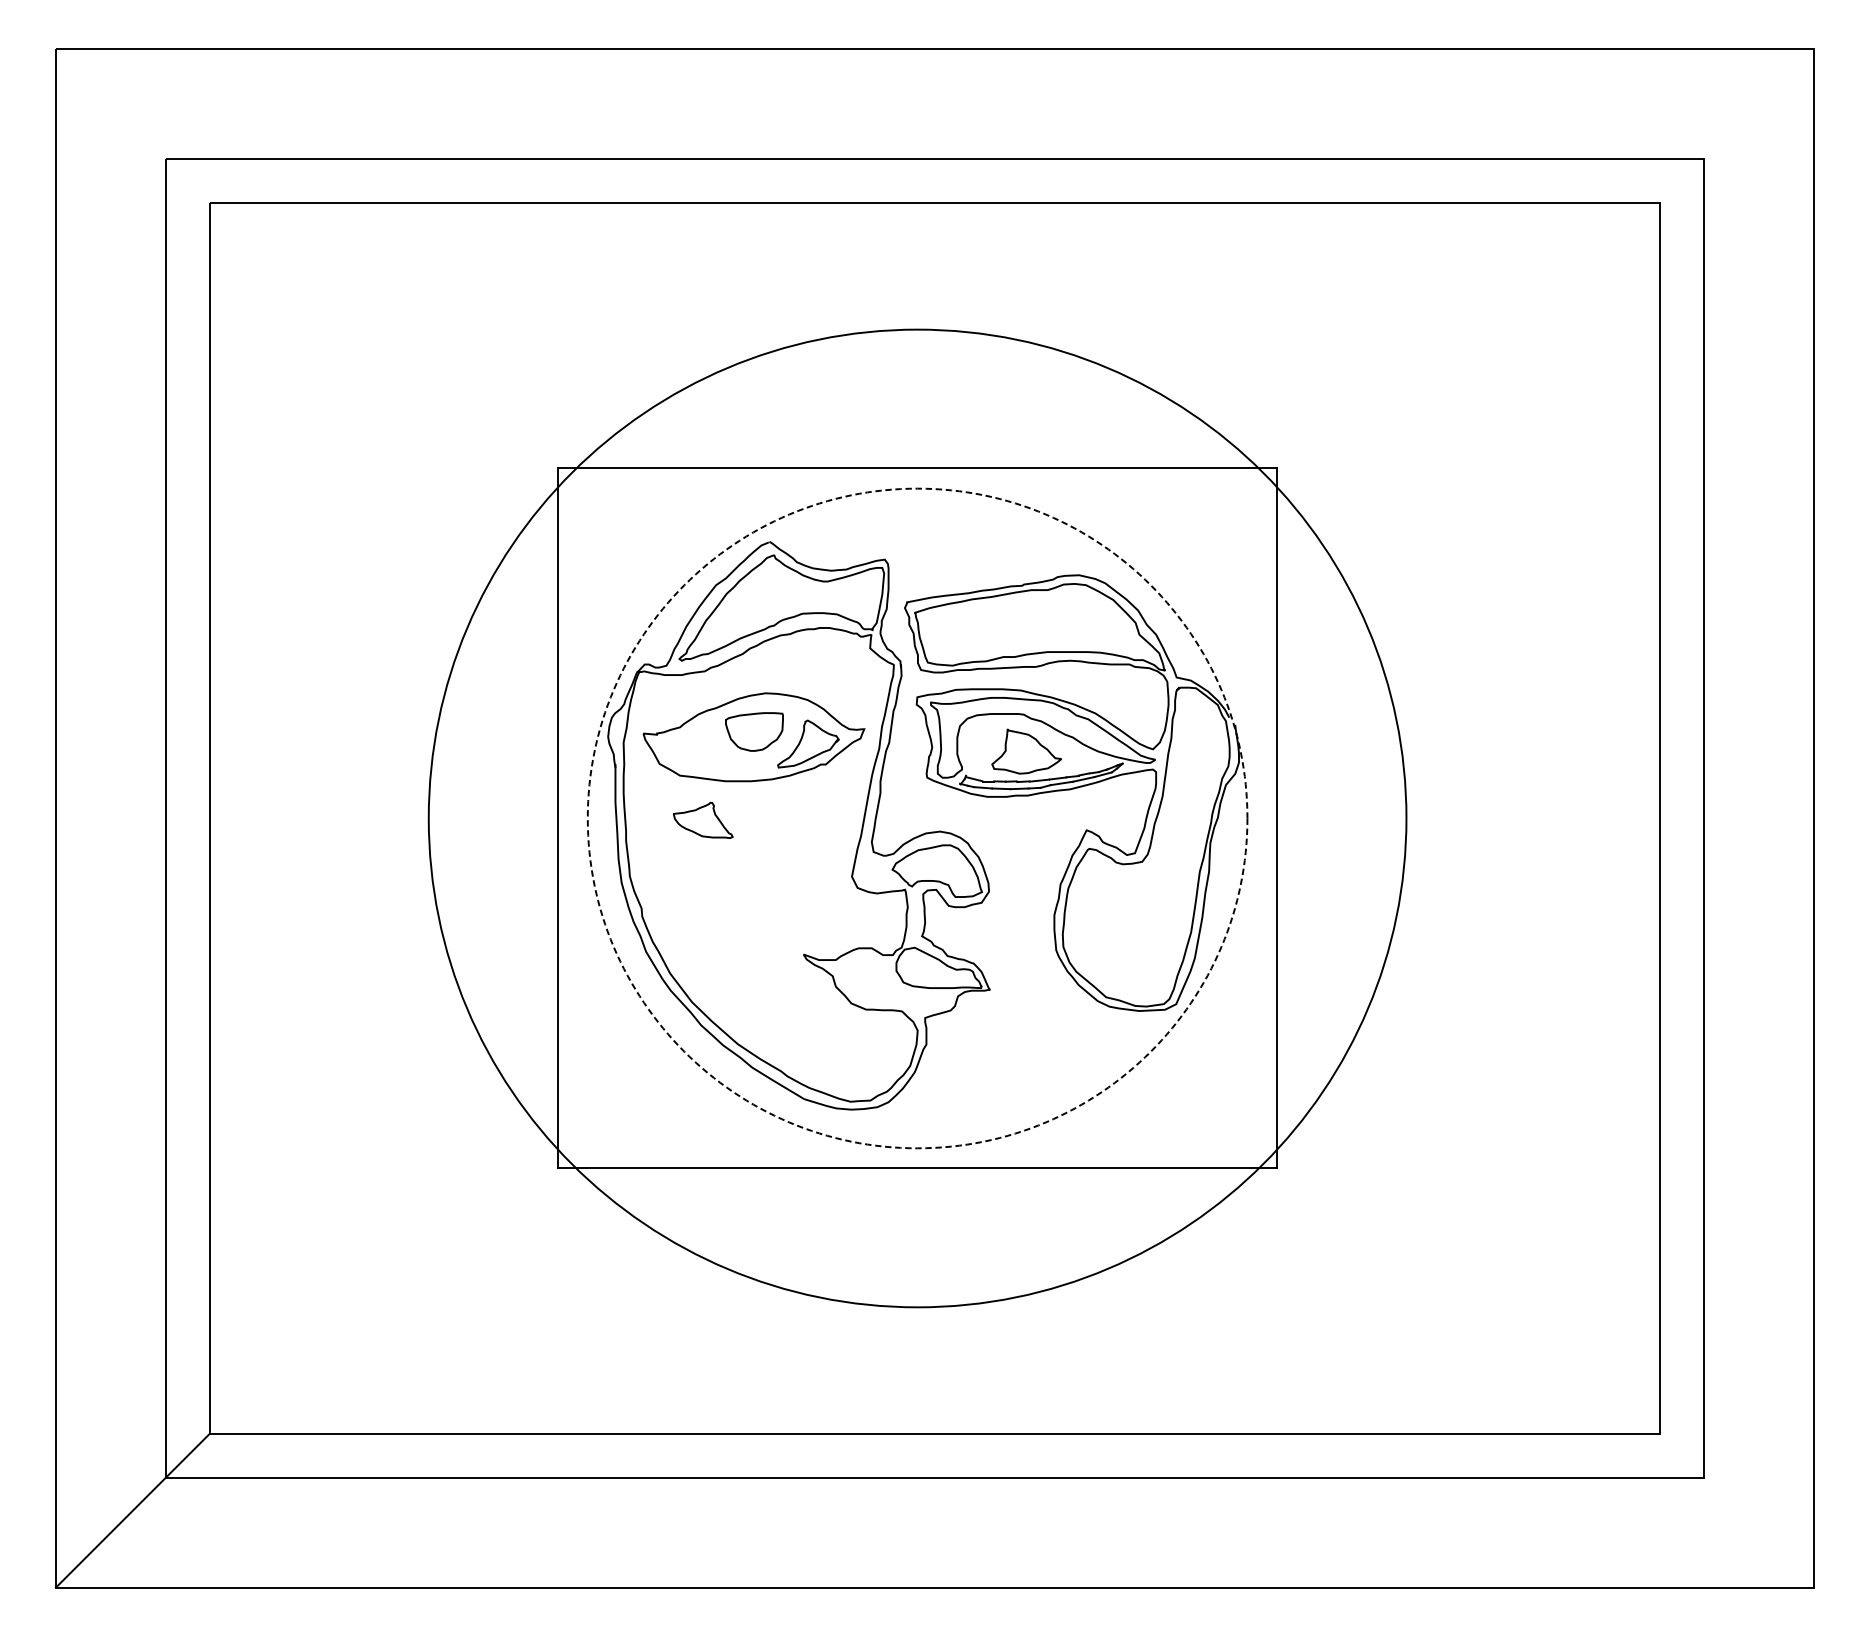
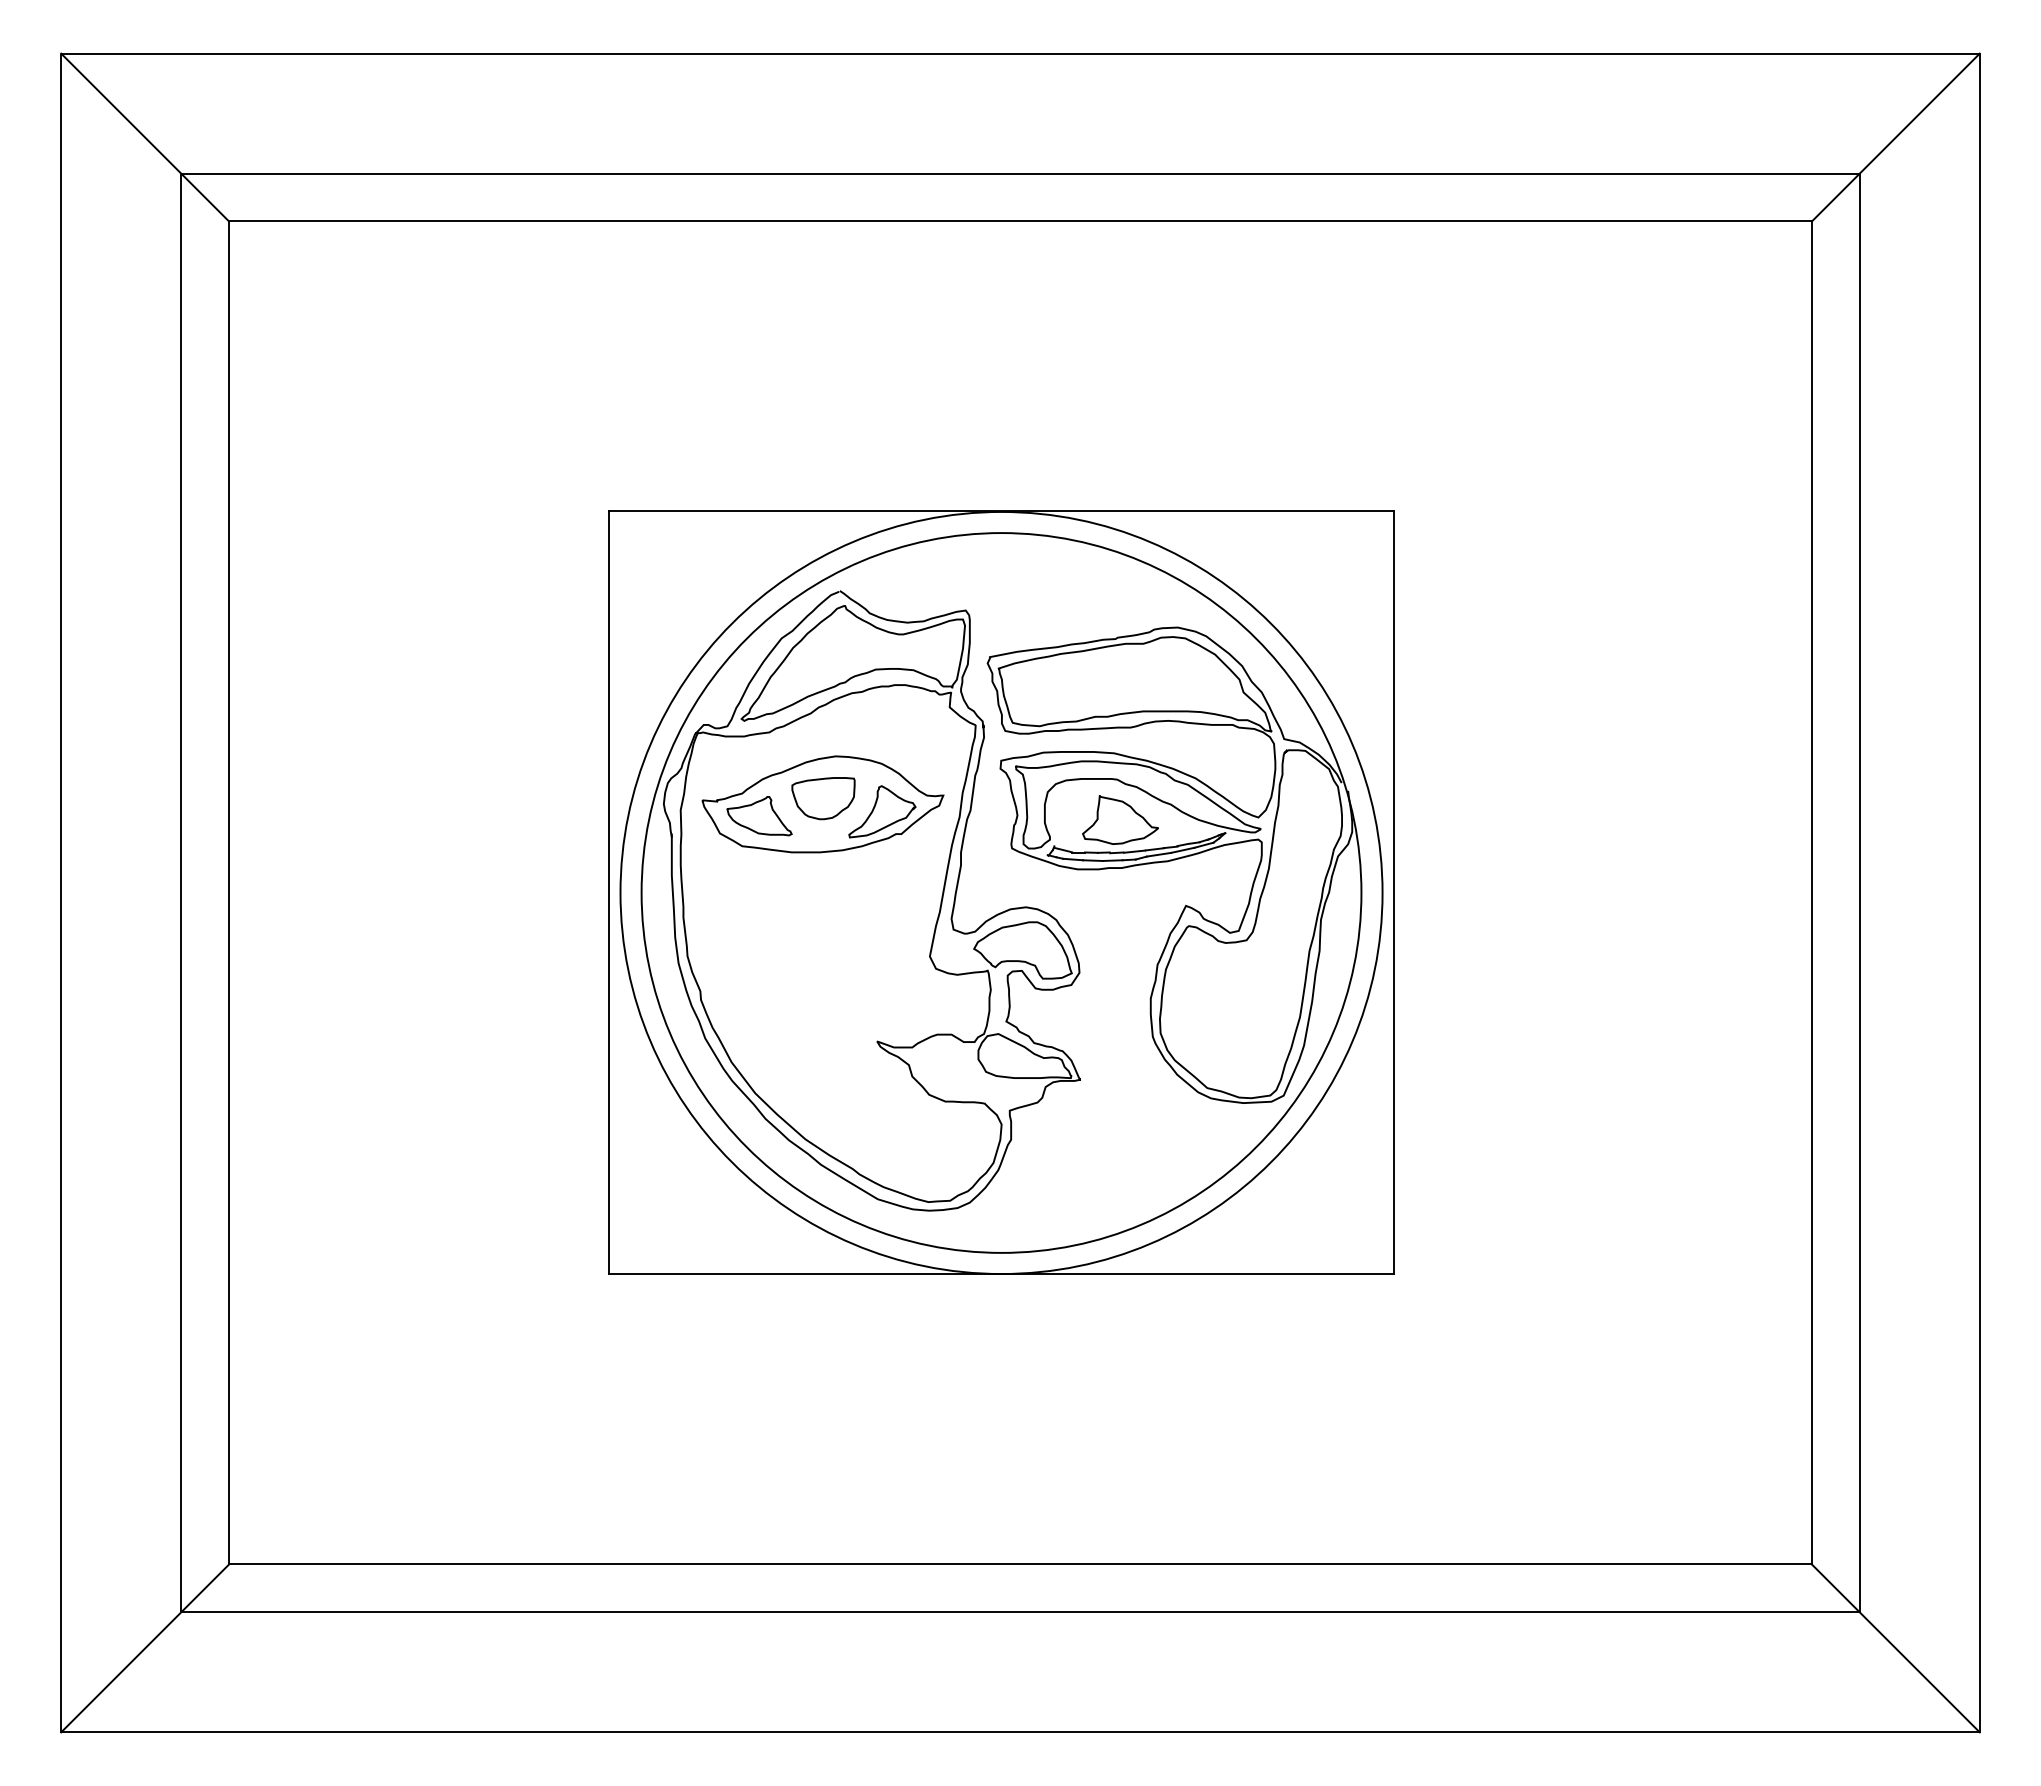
line: (133, 126) -> (145, 137), added
line: (1736, 126) -> (1895, 137), added
curve: (698, 809) -> (754, 804), moved
circle: (917, 818) -> (1001, 892), dashed -> solid
circle: (917, 818) -> (1001, 892), size x0.71
line: (1736, 1510) -> (1895, 1648), added

